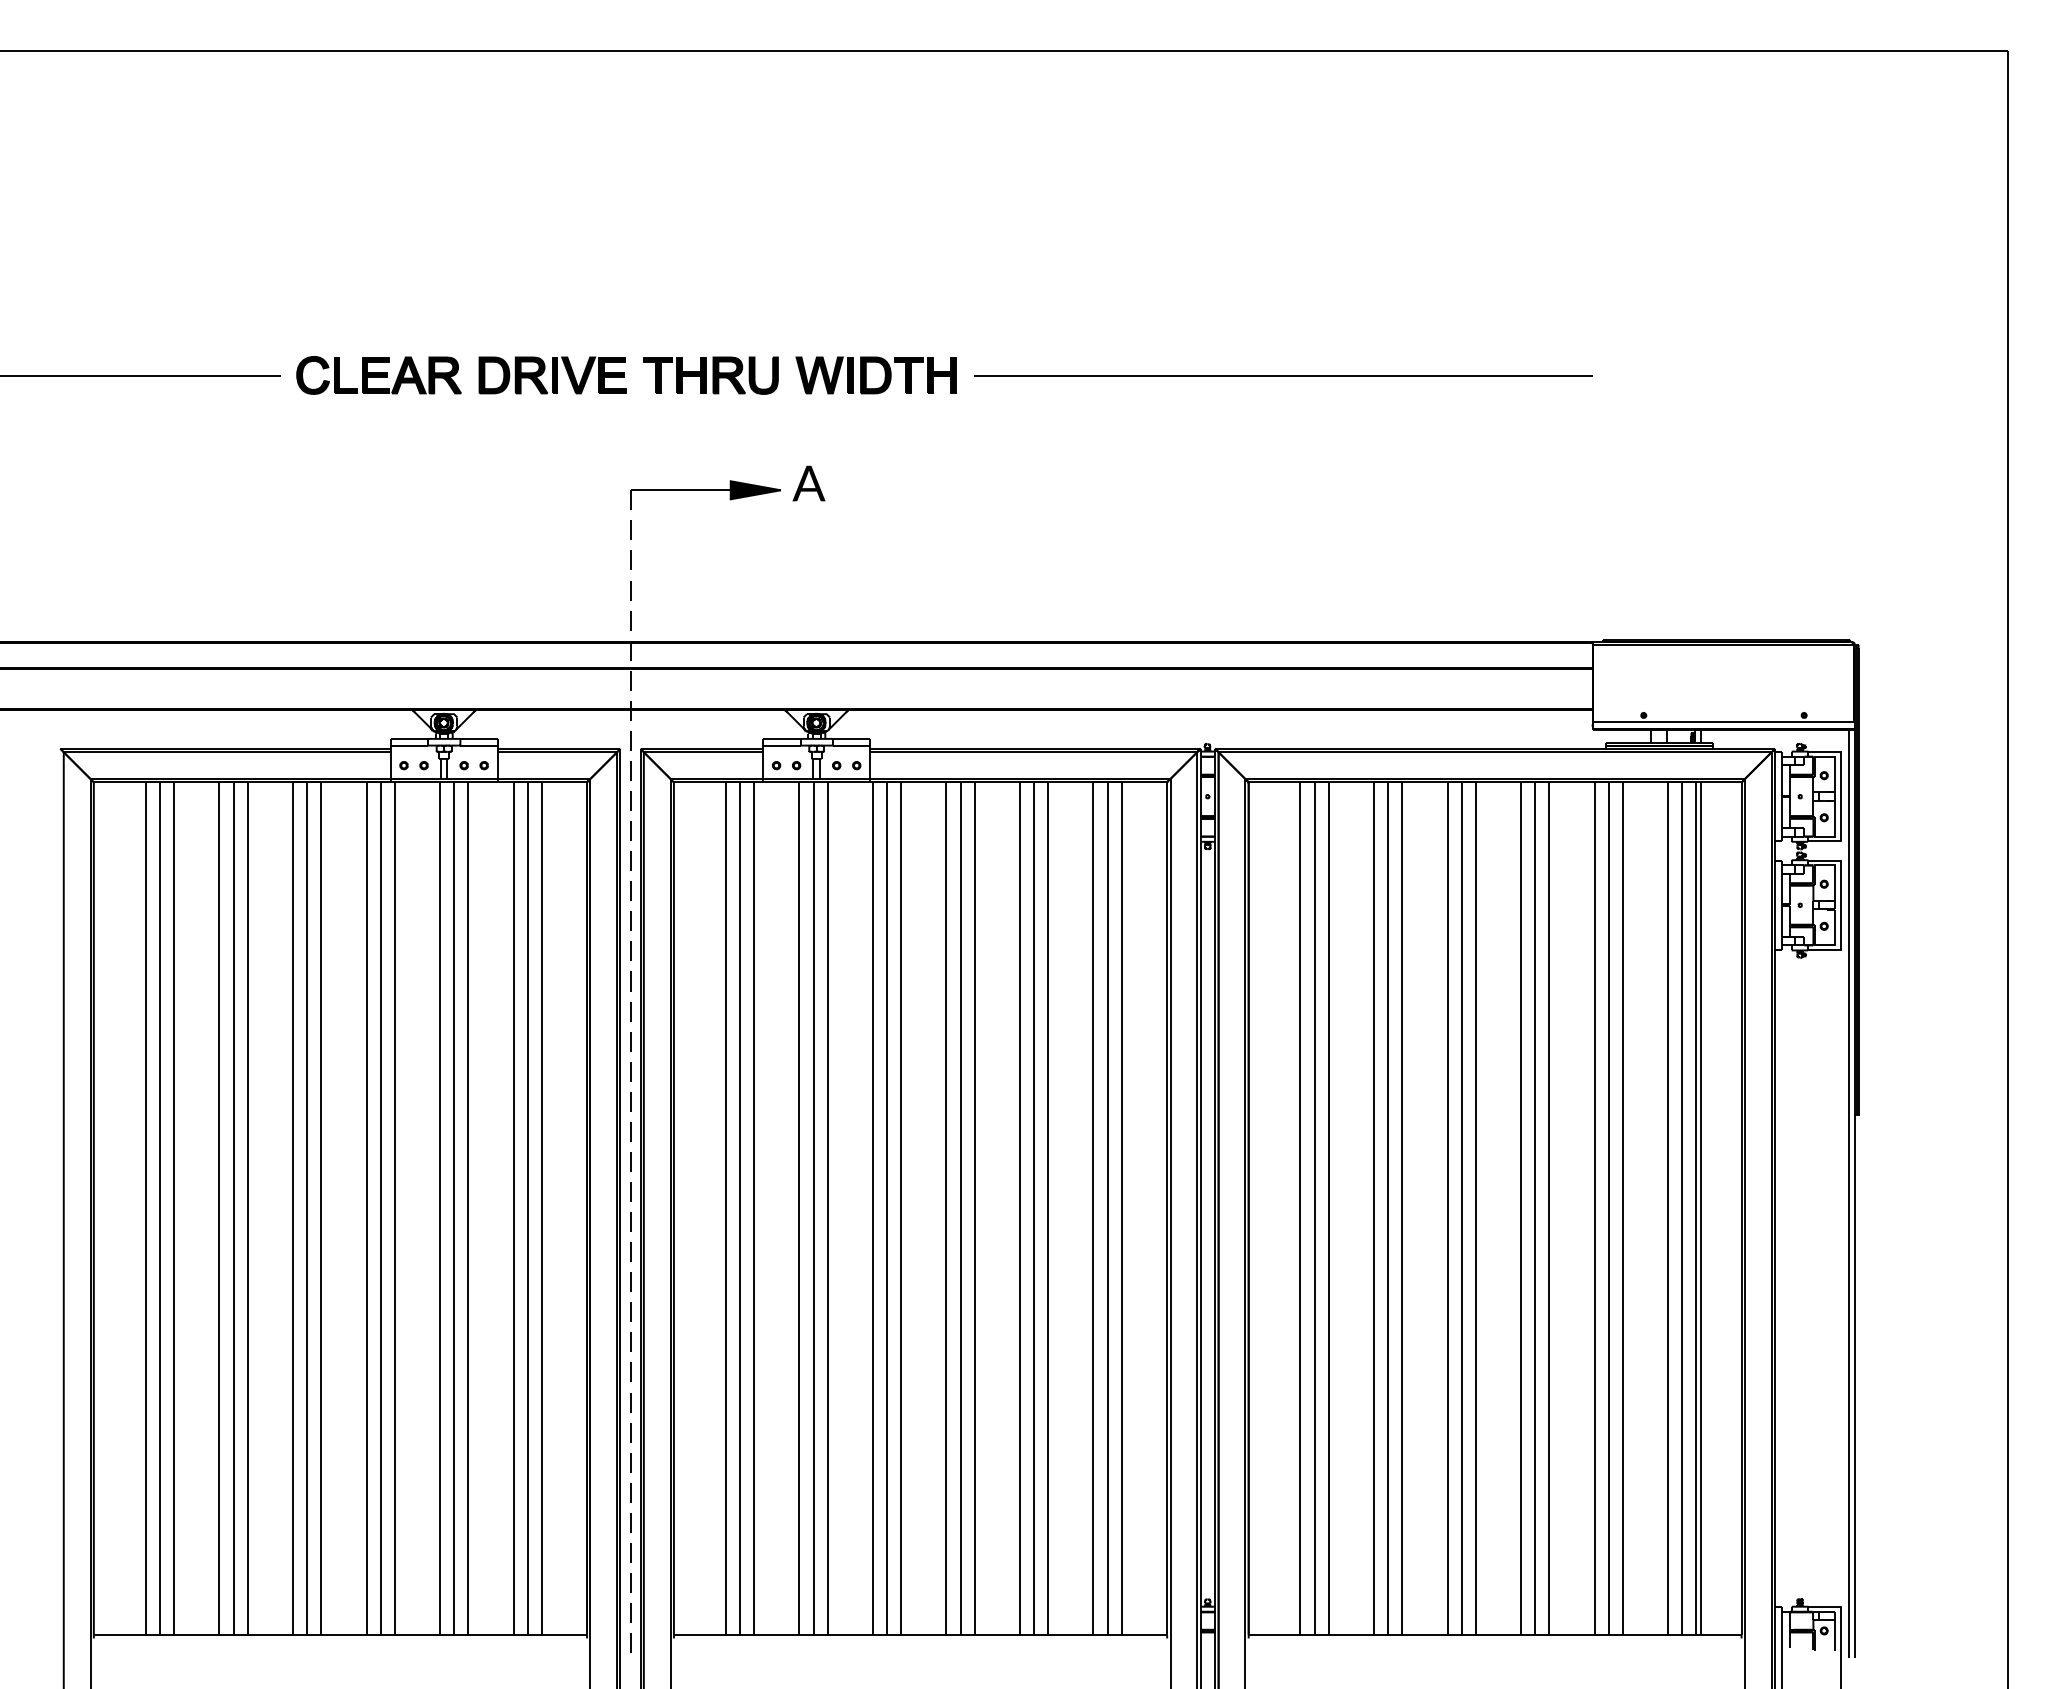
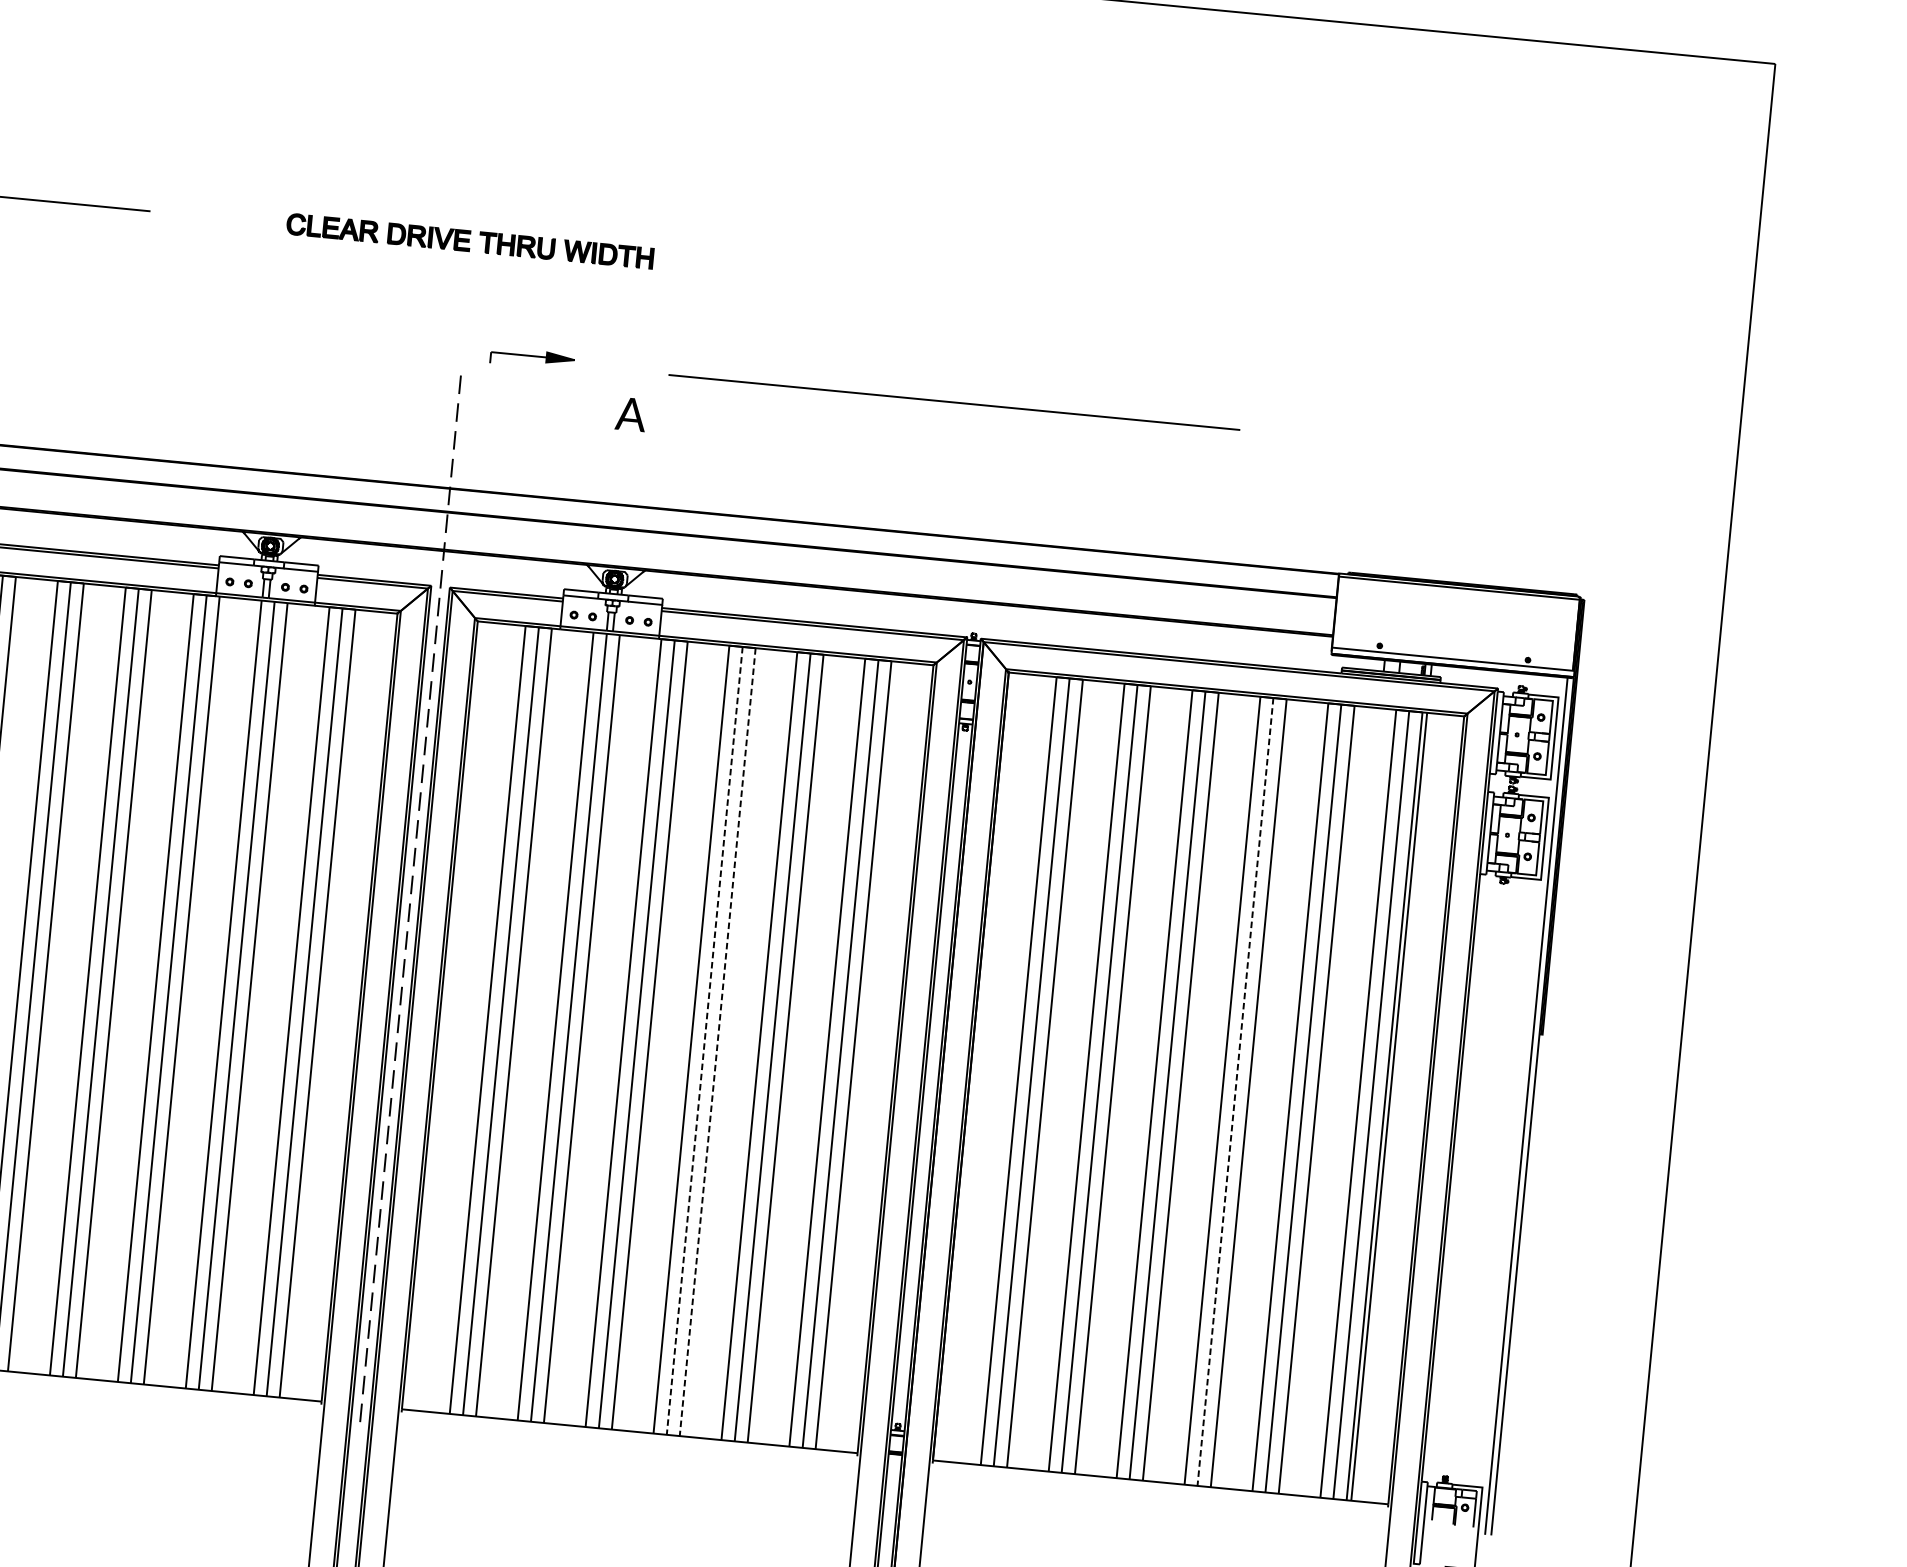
part: (626, 375) -> (470, 241), size x0.6
line: (1283, 375) -> (954, 401), moved
text: (808, 483) -> (630, 414), moved
part: (705, 494) -> (532, 358), size x0.6
line: (960, 1209) -> (704, 1041), solid -> dashed
line: (974, 1209) -> (717, 1042), solid -> dashed
line: (1535, 1209) -> (1235, 1092), solid -> dashed

